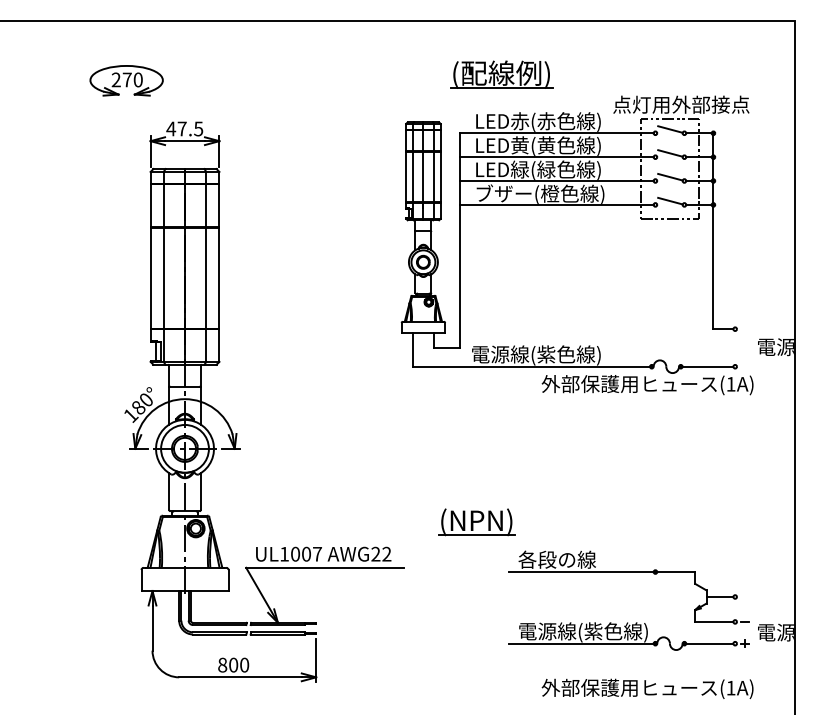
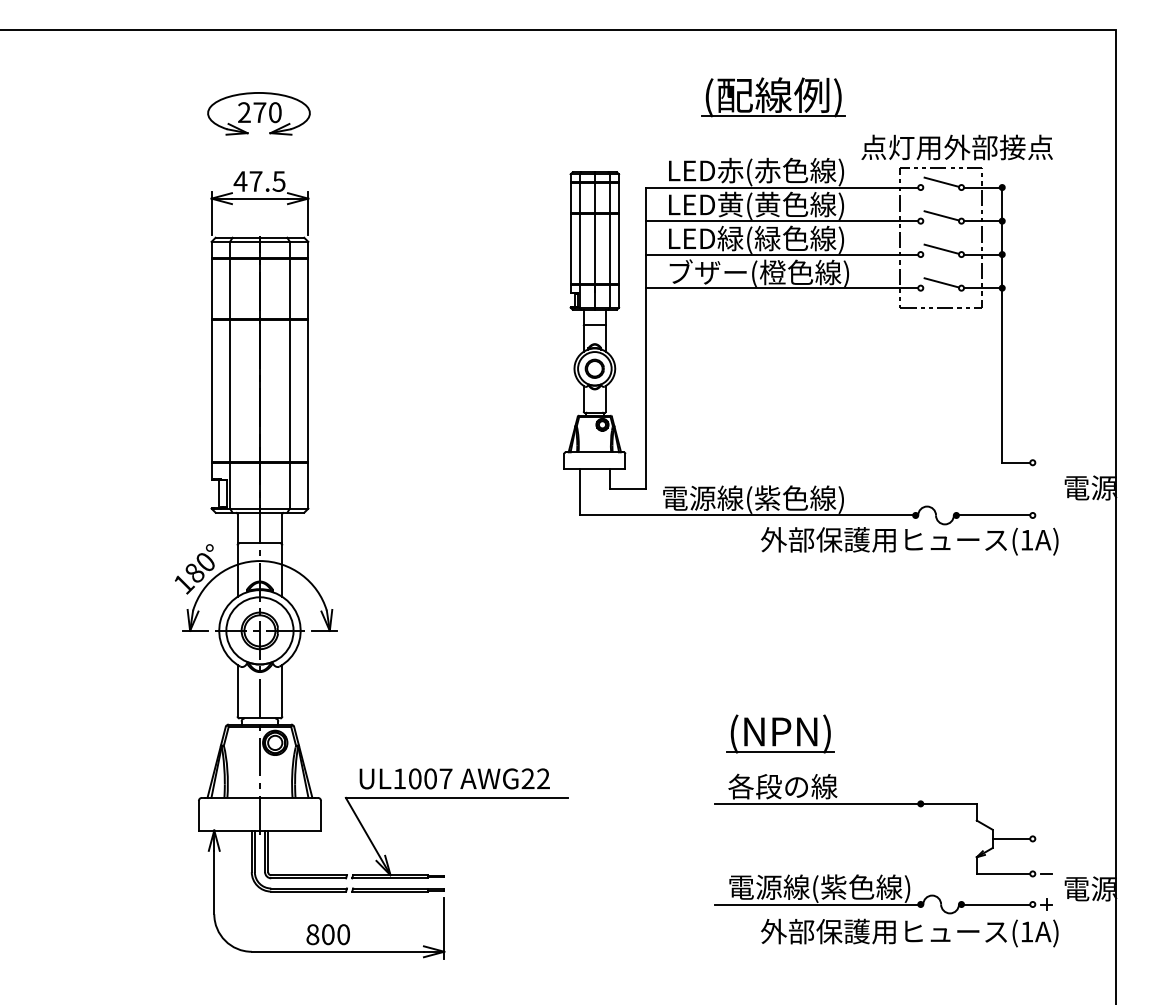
part: (501, 74) -> (773, 97), moved
part: (126, 80) -> (258, 113), moved
part: (476, 521) -> (780, 733), moved
text: (647, 688) -> (909, 932), moved

